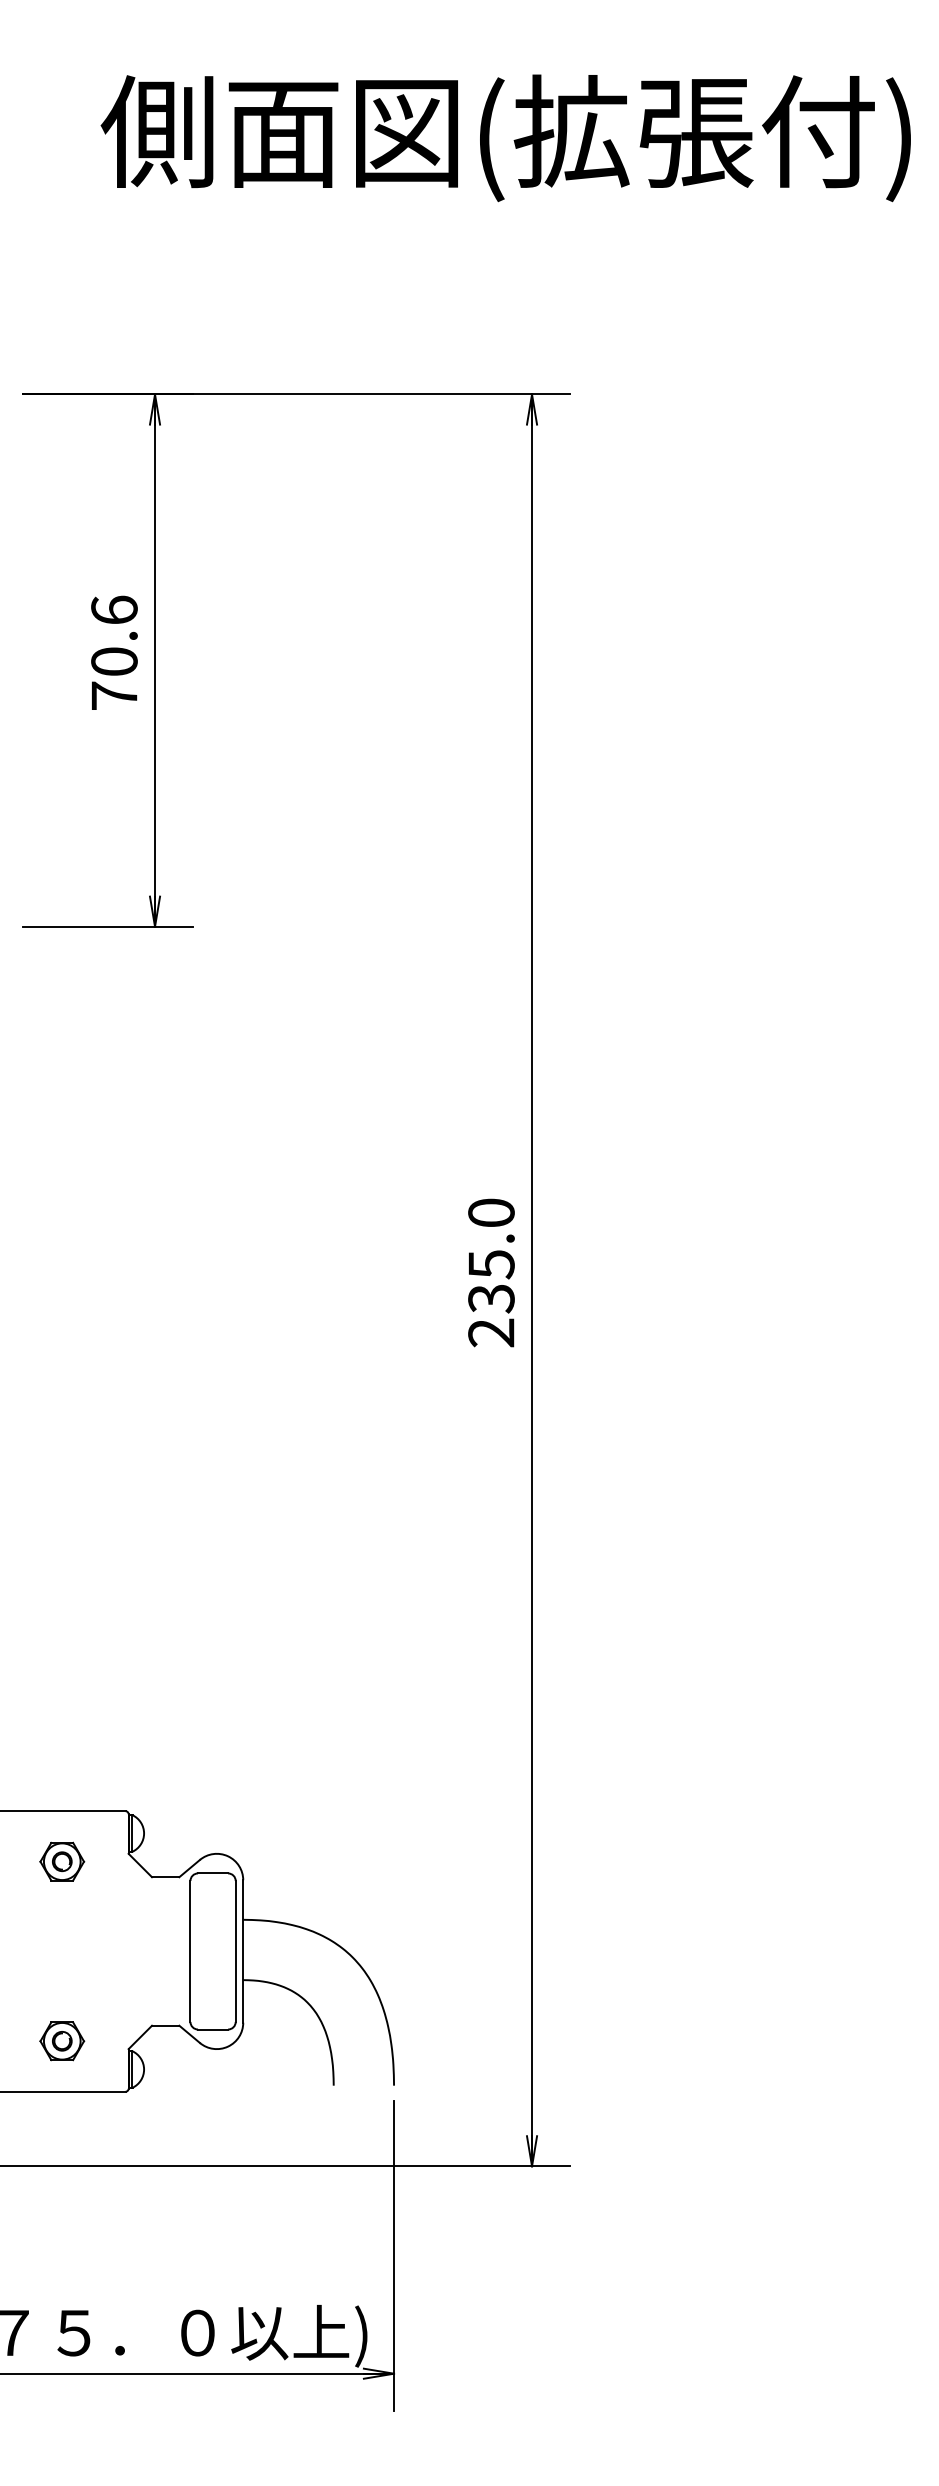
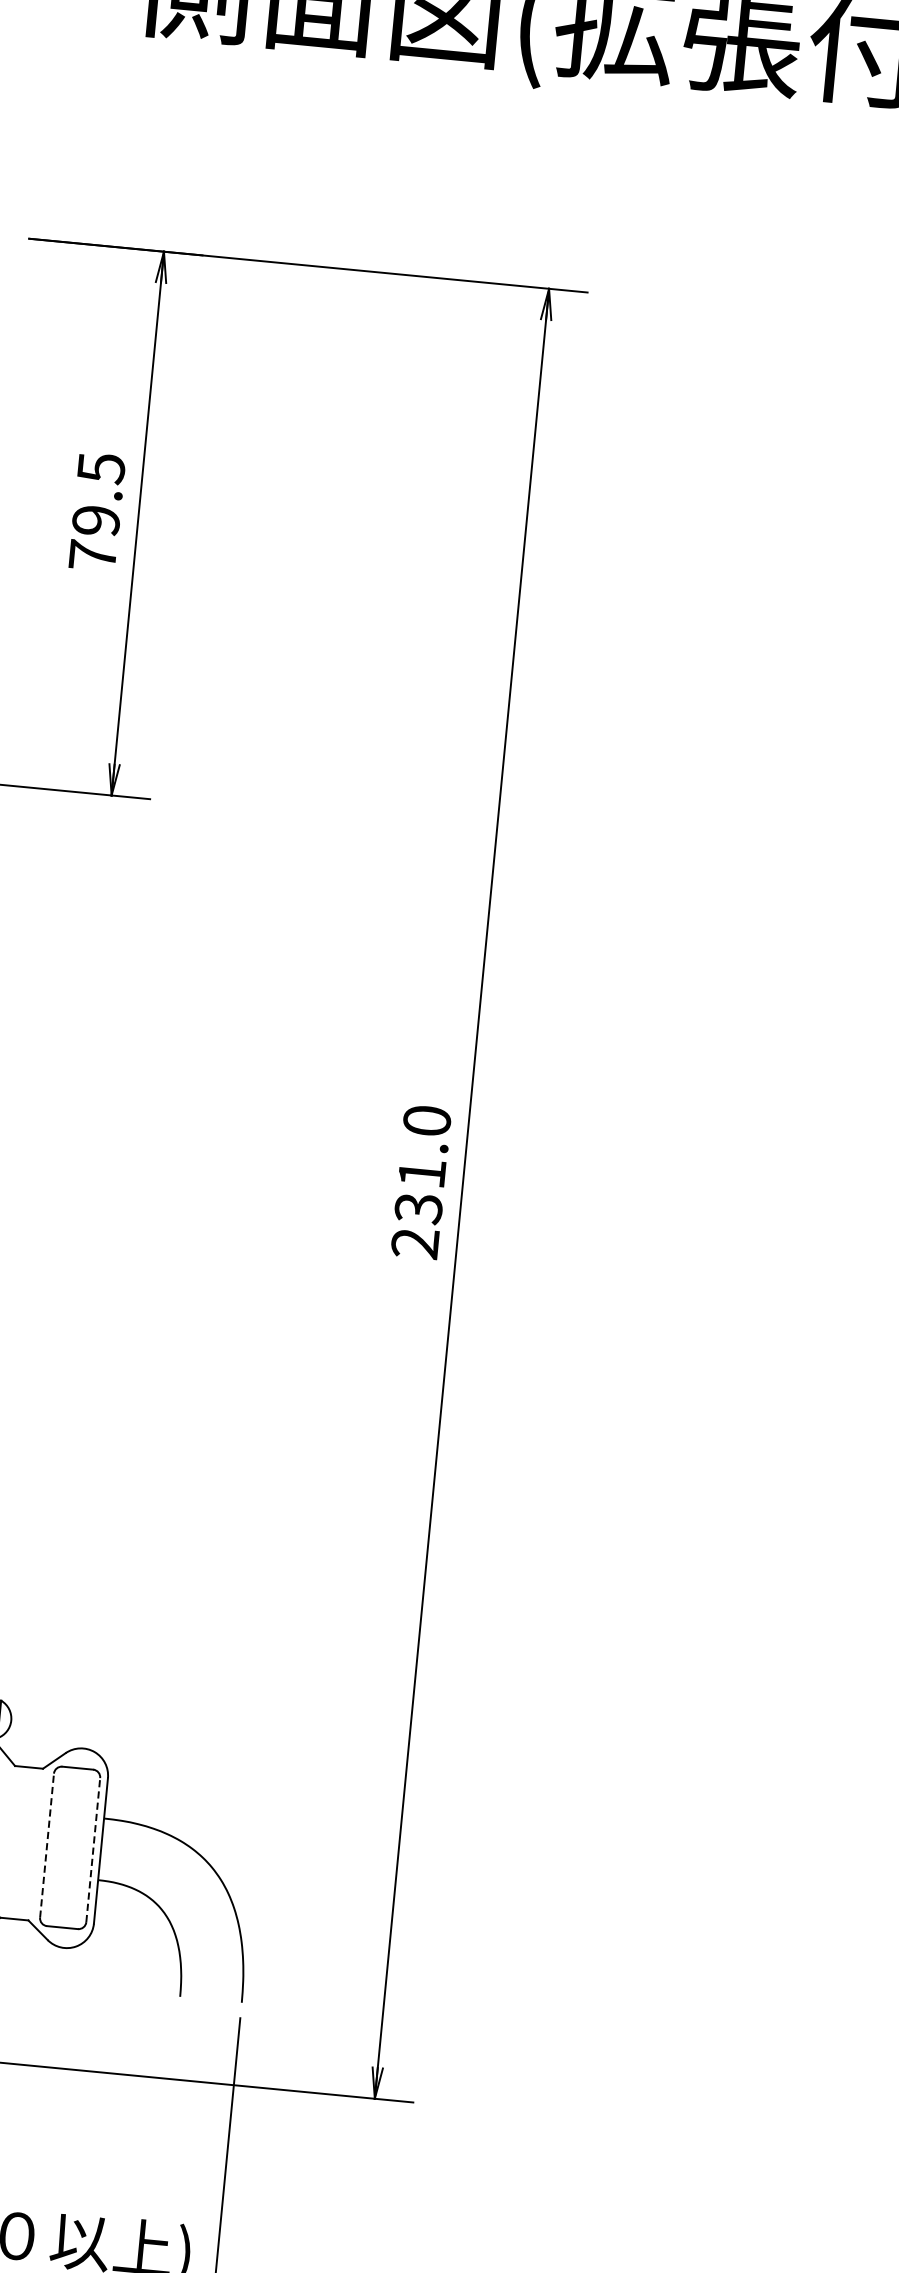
text: (114, 635) -> (98, 493), 70.6 -> 79.5
text: (491, 1264) -> (422, 1173), 235.0 -> 231.0
line: (190, 1950) -> (47, 1844), solid -> dashed
line: (235, 1950) -> (93, 1849), solid -> dashed

